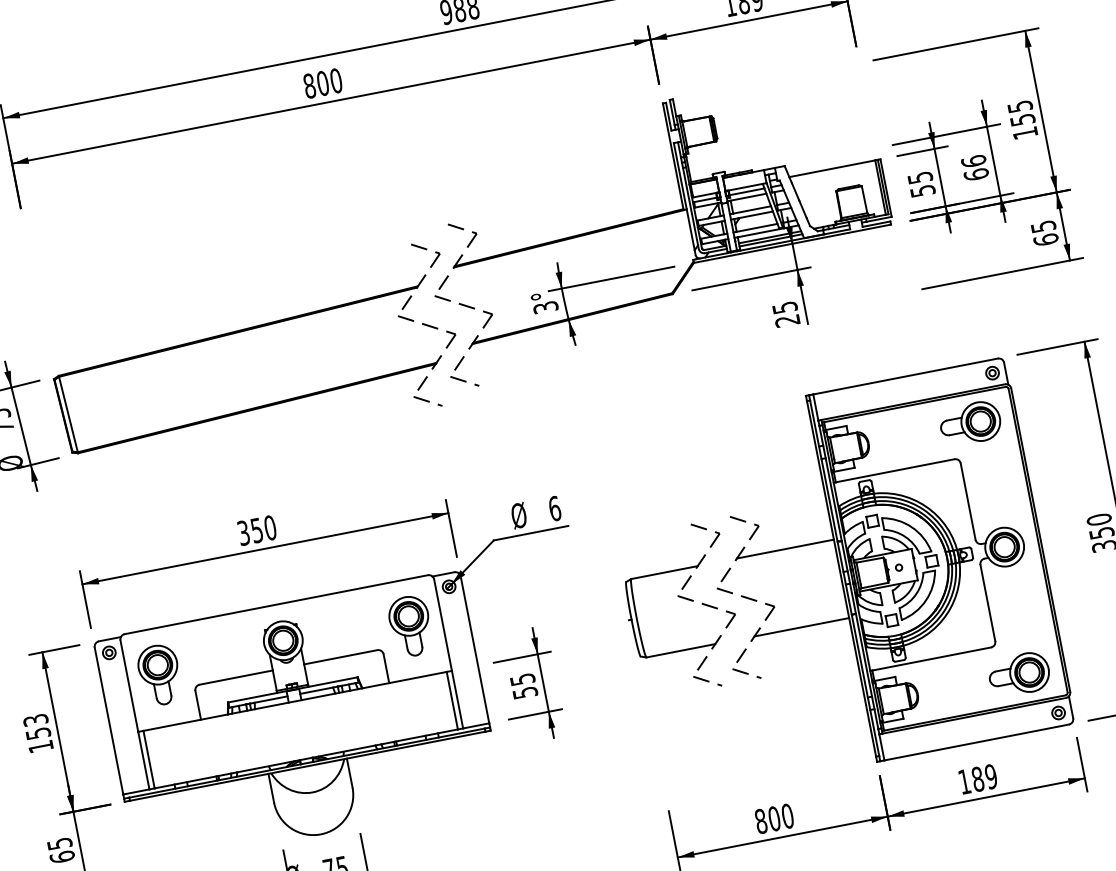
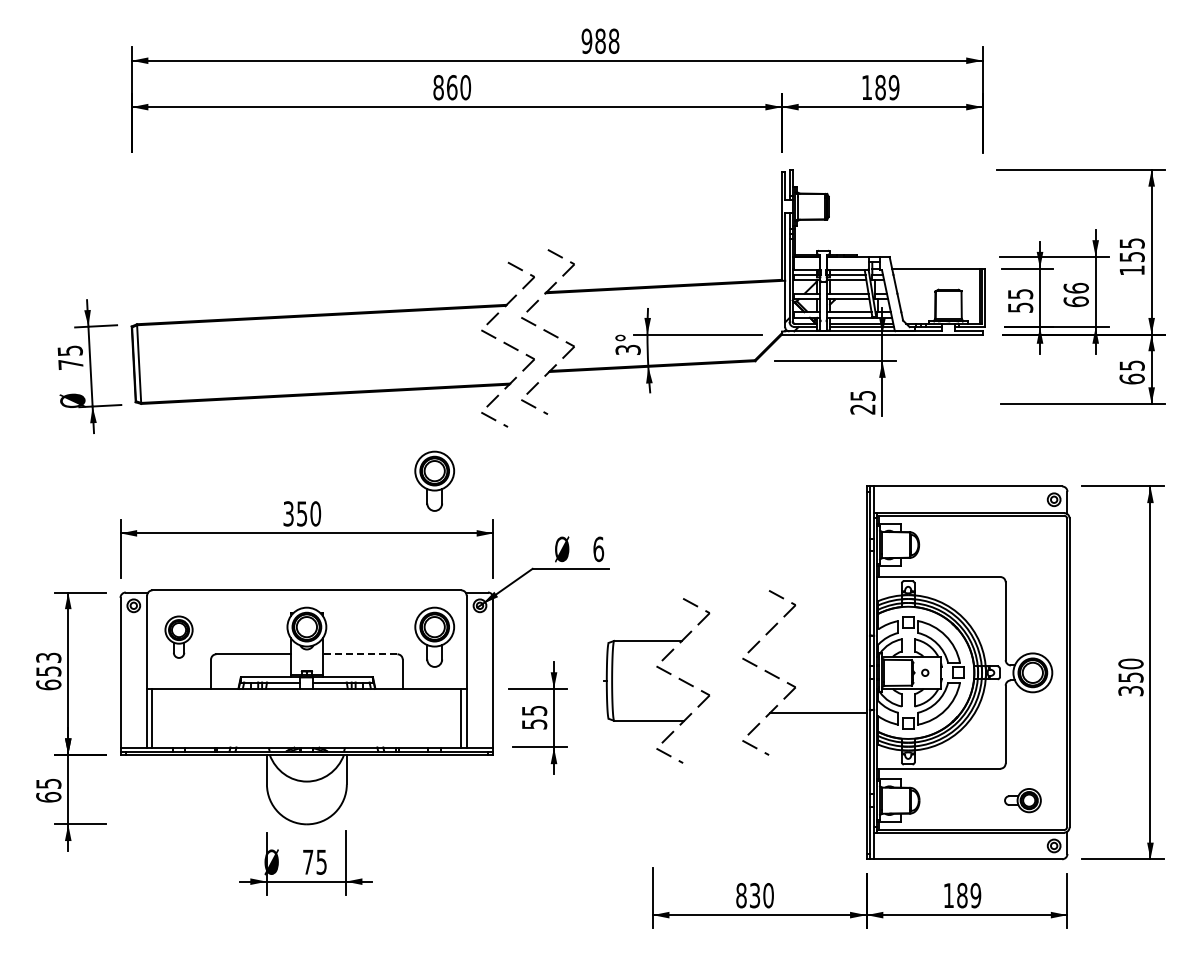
text: (323, 83) -> (452, 87), 800 -> 860
part: (969, 423) -> (1022, 544), removed
part: (380, 472) -> (434, 480), added
line: (784, 548) -> (816, 632), removed
part: (683, 599) -> (661, 670), moved
line: (340, 657) -> (359, 654), solid -> dashed
part: (159, 674) -> (178, 636), size x0.7
part: (1018, 674) -> (1022, 800), size x0.6
text: (40, 746) -> (48, 684), 153 -> 653
text: (773, 818) -> (754, 895), 800 -> 830

